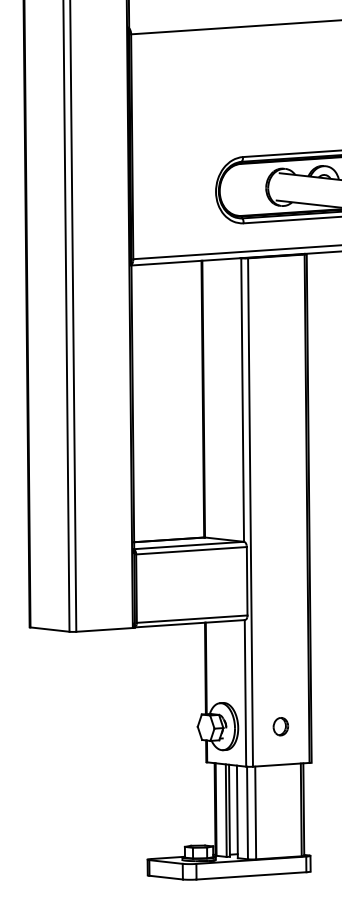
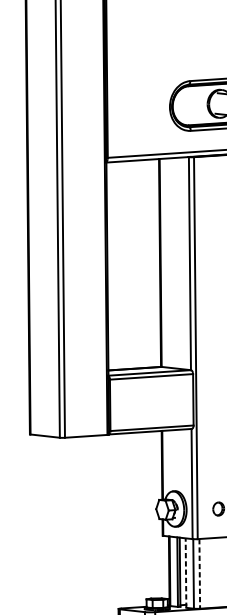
line: (237, 811) -> (186, 572), solid -> dashed
line: (255, 813) -> (199, 574), solid -> dashed

